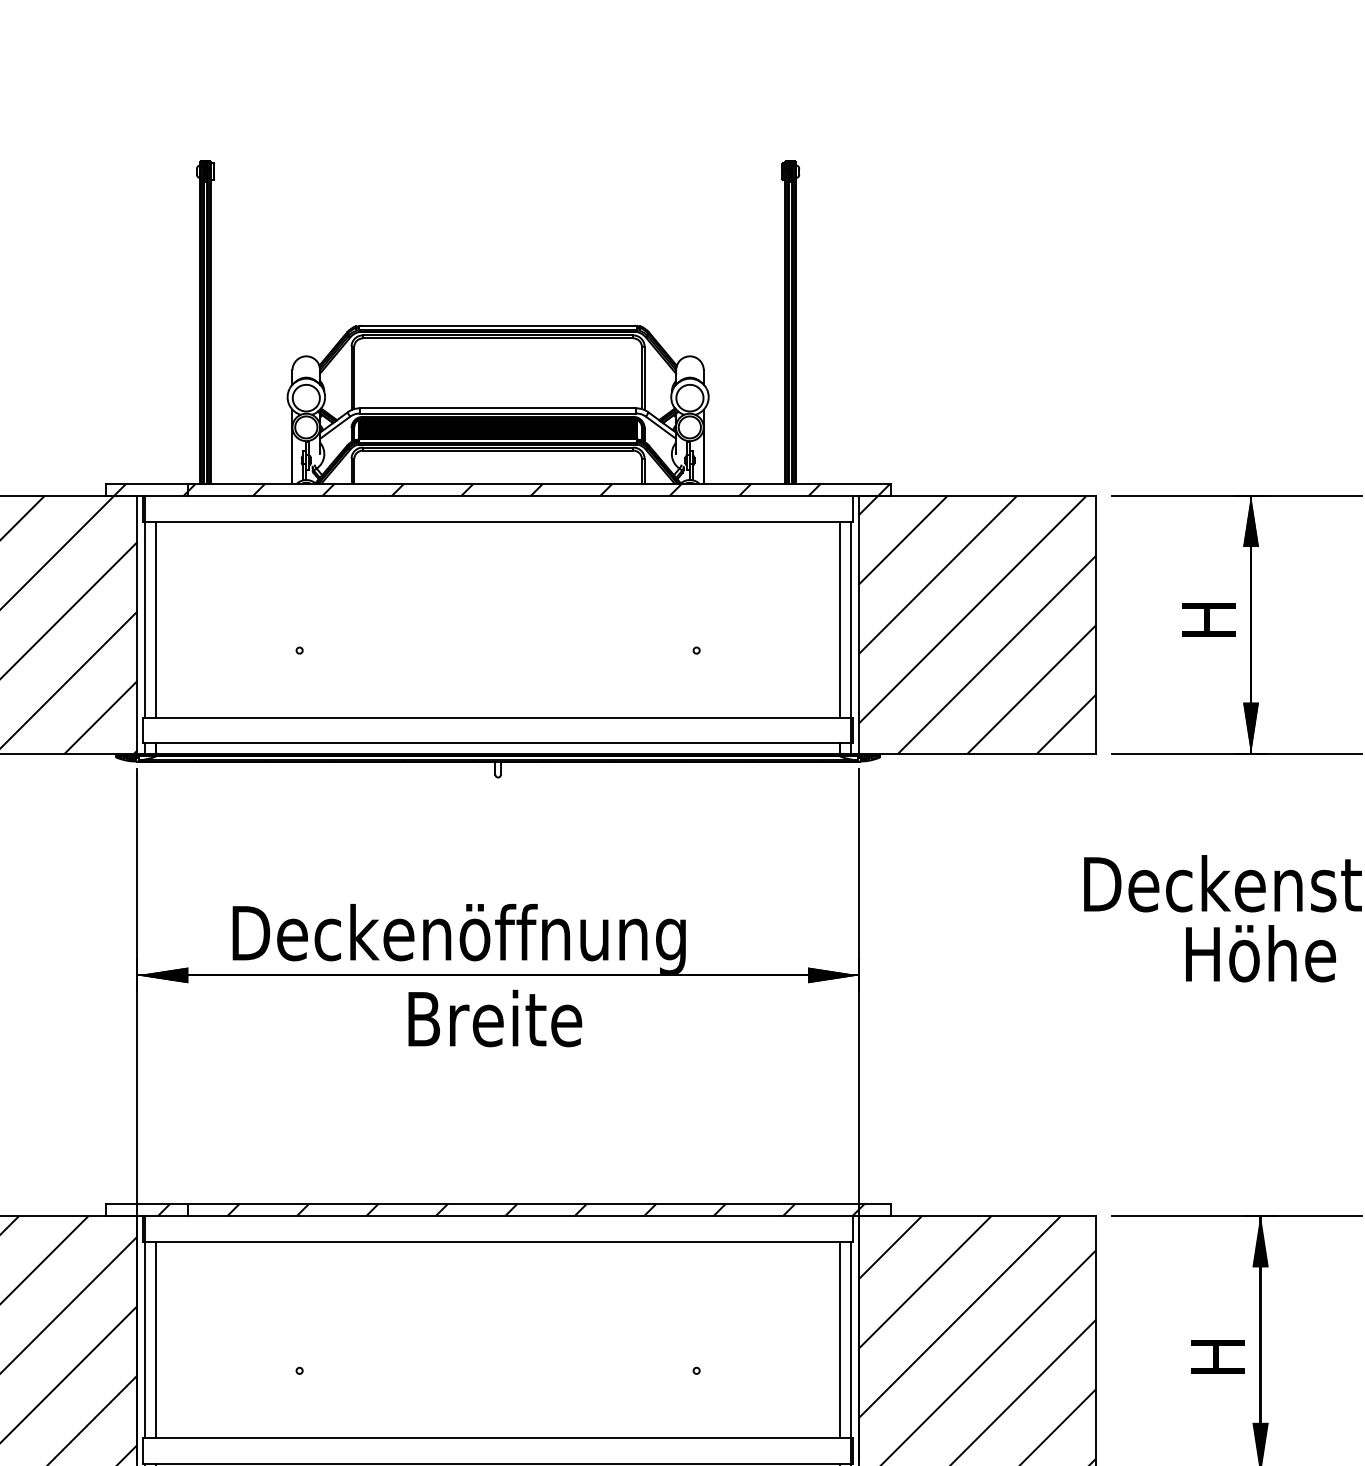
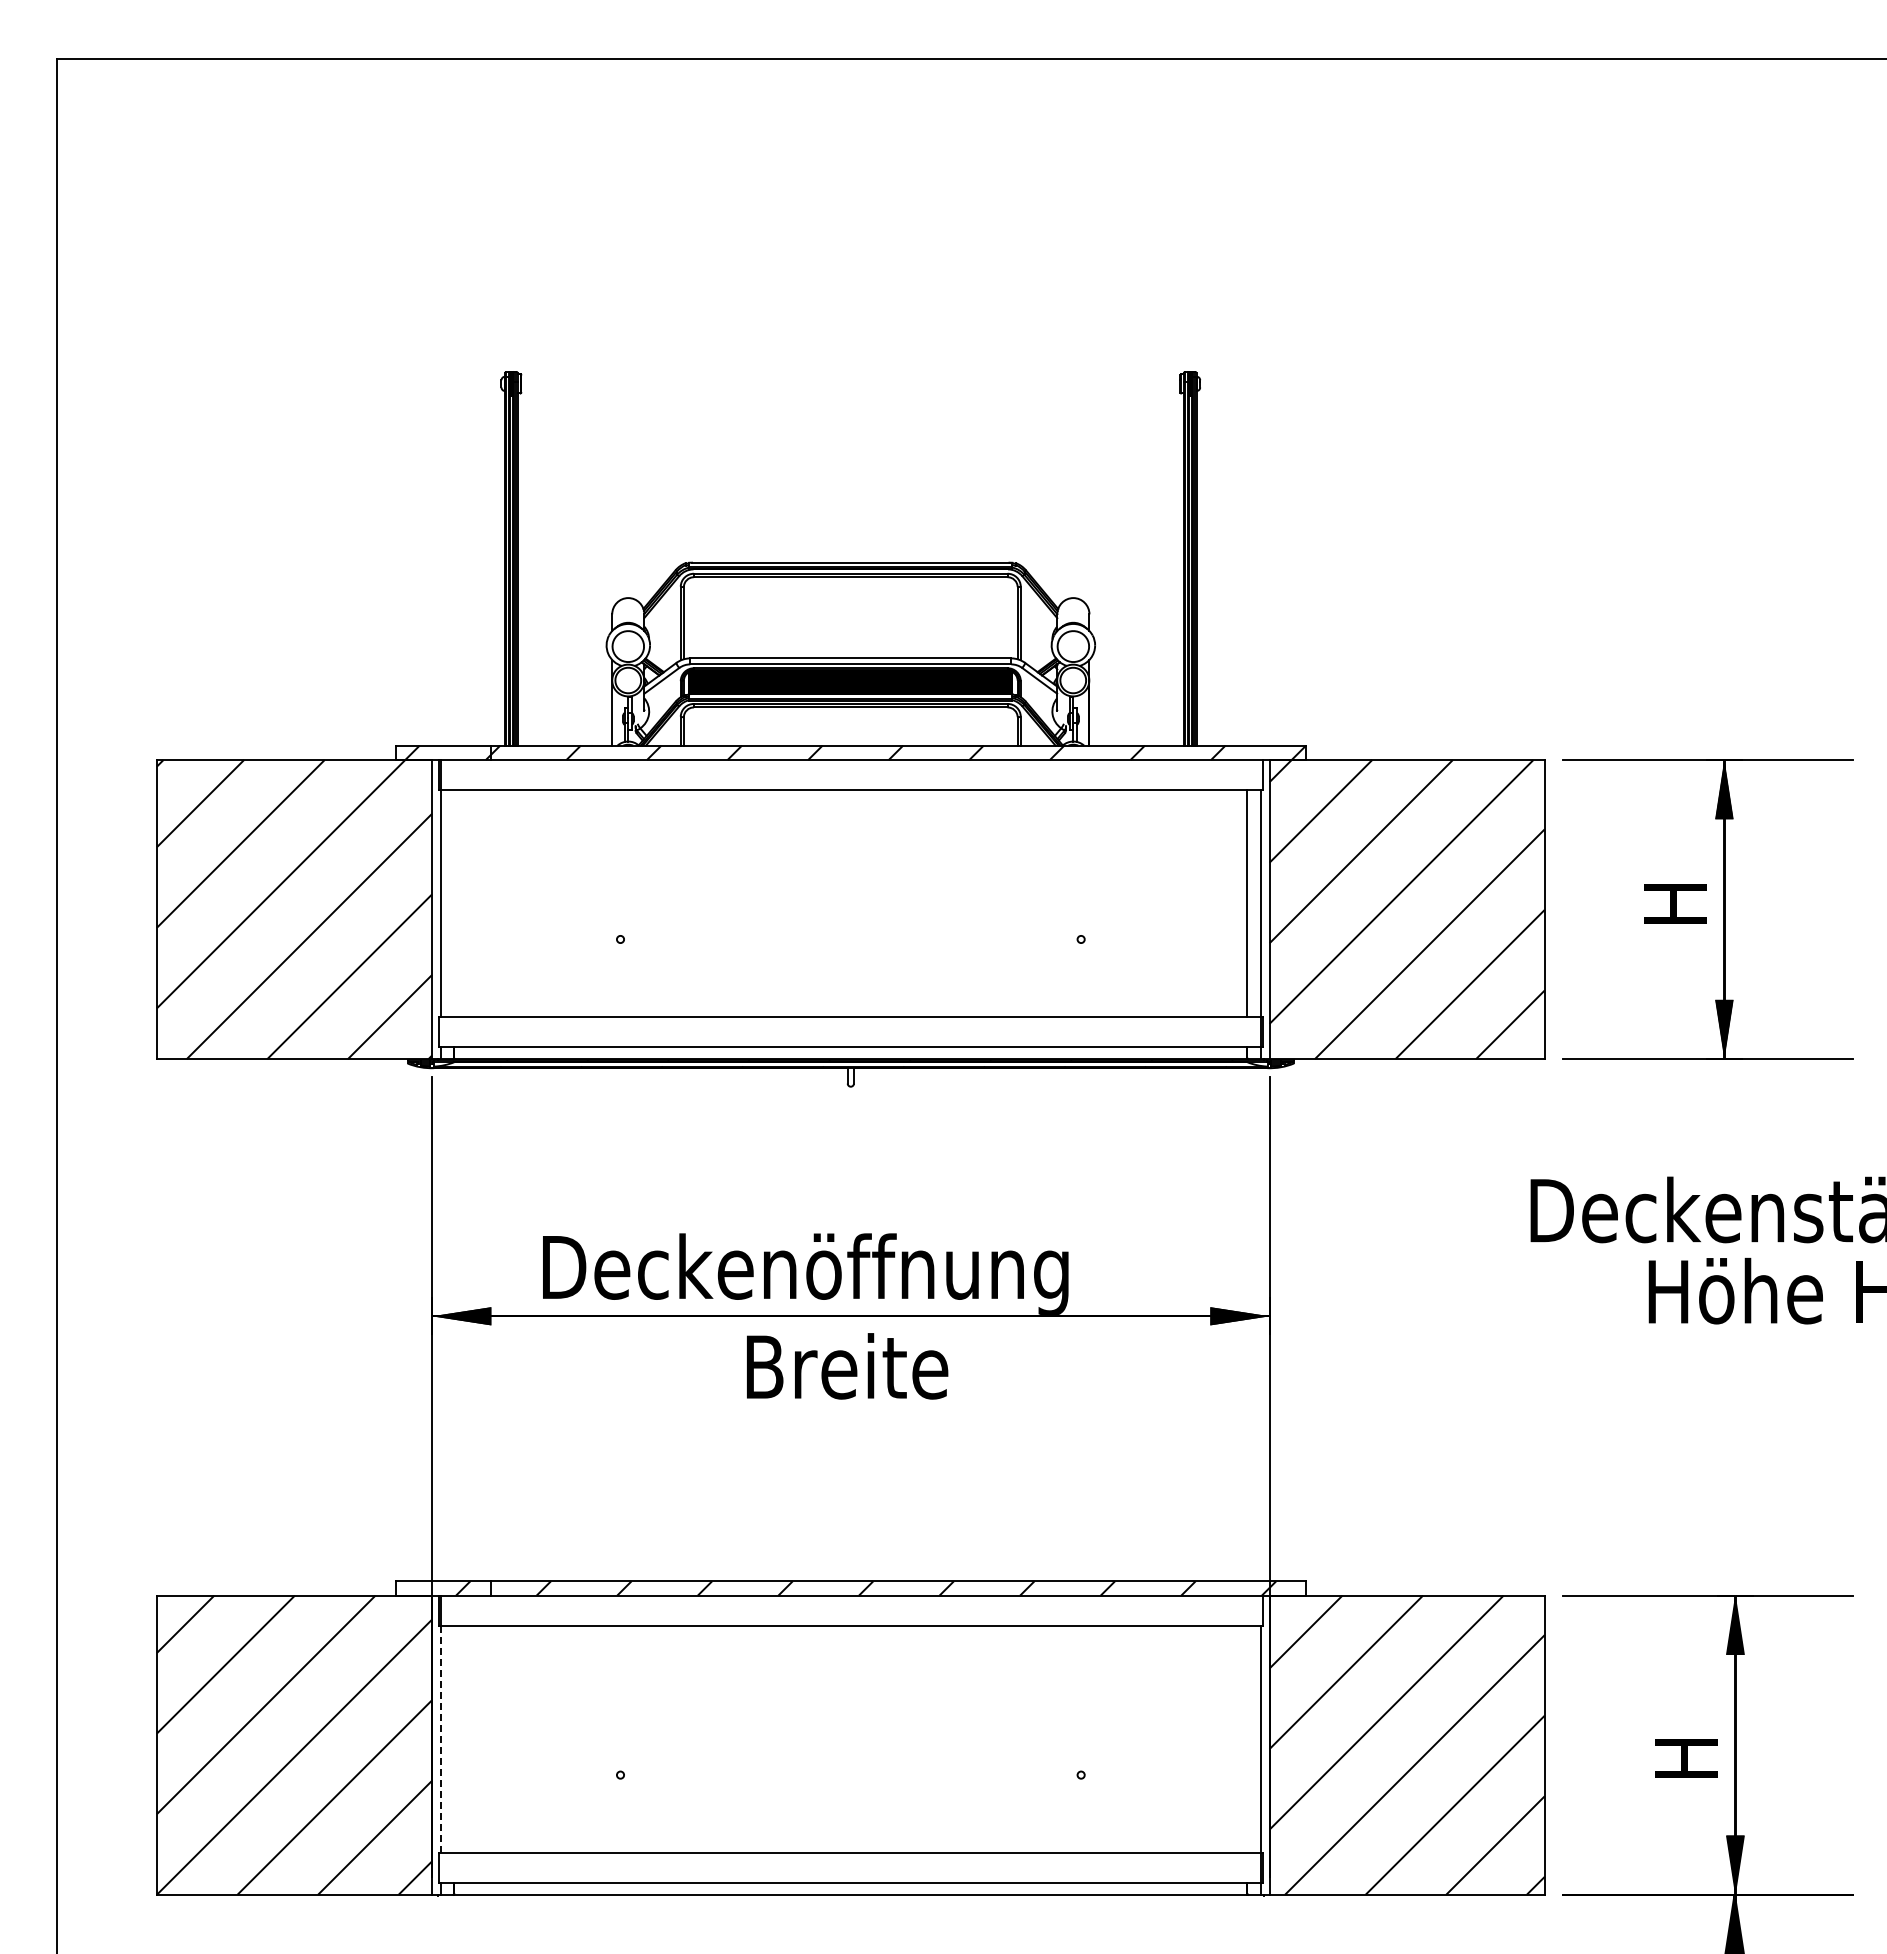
line: (156, 619) -> (454, 903), removed
line: (156, 1339) -> (454, 1738), removed
line: (840, 1339) -> (1247, 1738), removed
line: (145, 1340) -> (441, 1739), solid -> dashed

